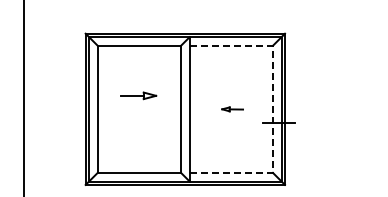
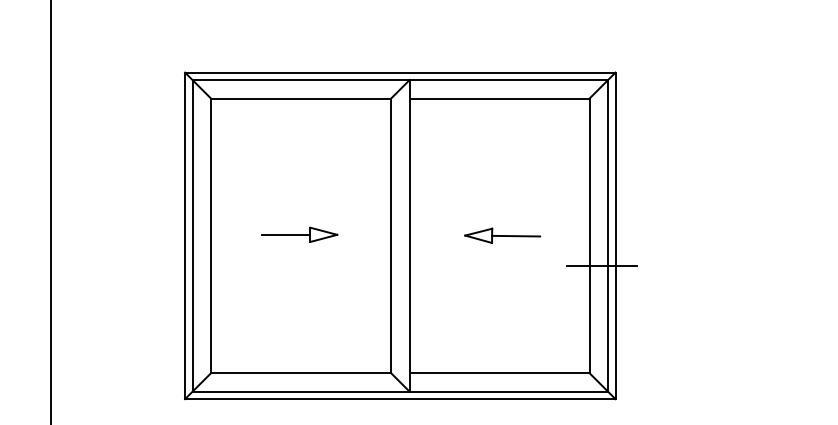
part: (138, 95) -> (299, 234), moved
part: (232, 109) -> (502, 236), size x1.67
line: (272, 109) -> (588, 236), dashed -> solid

